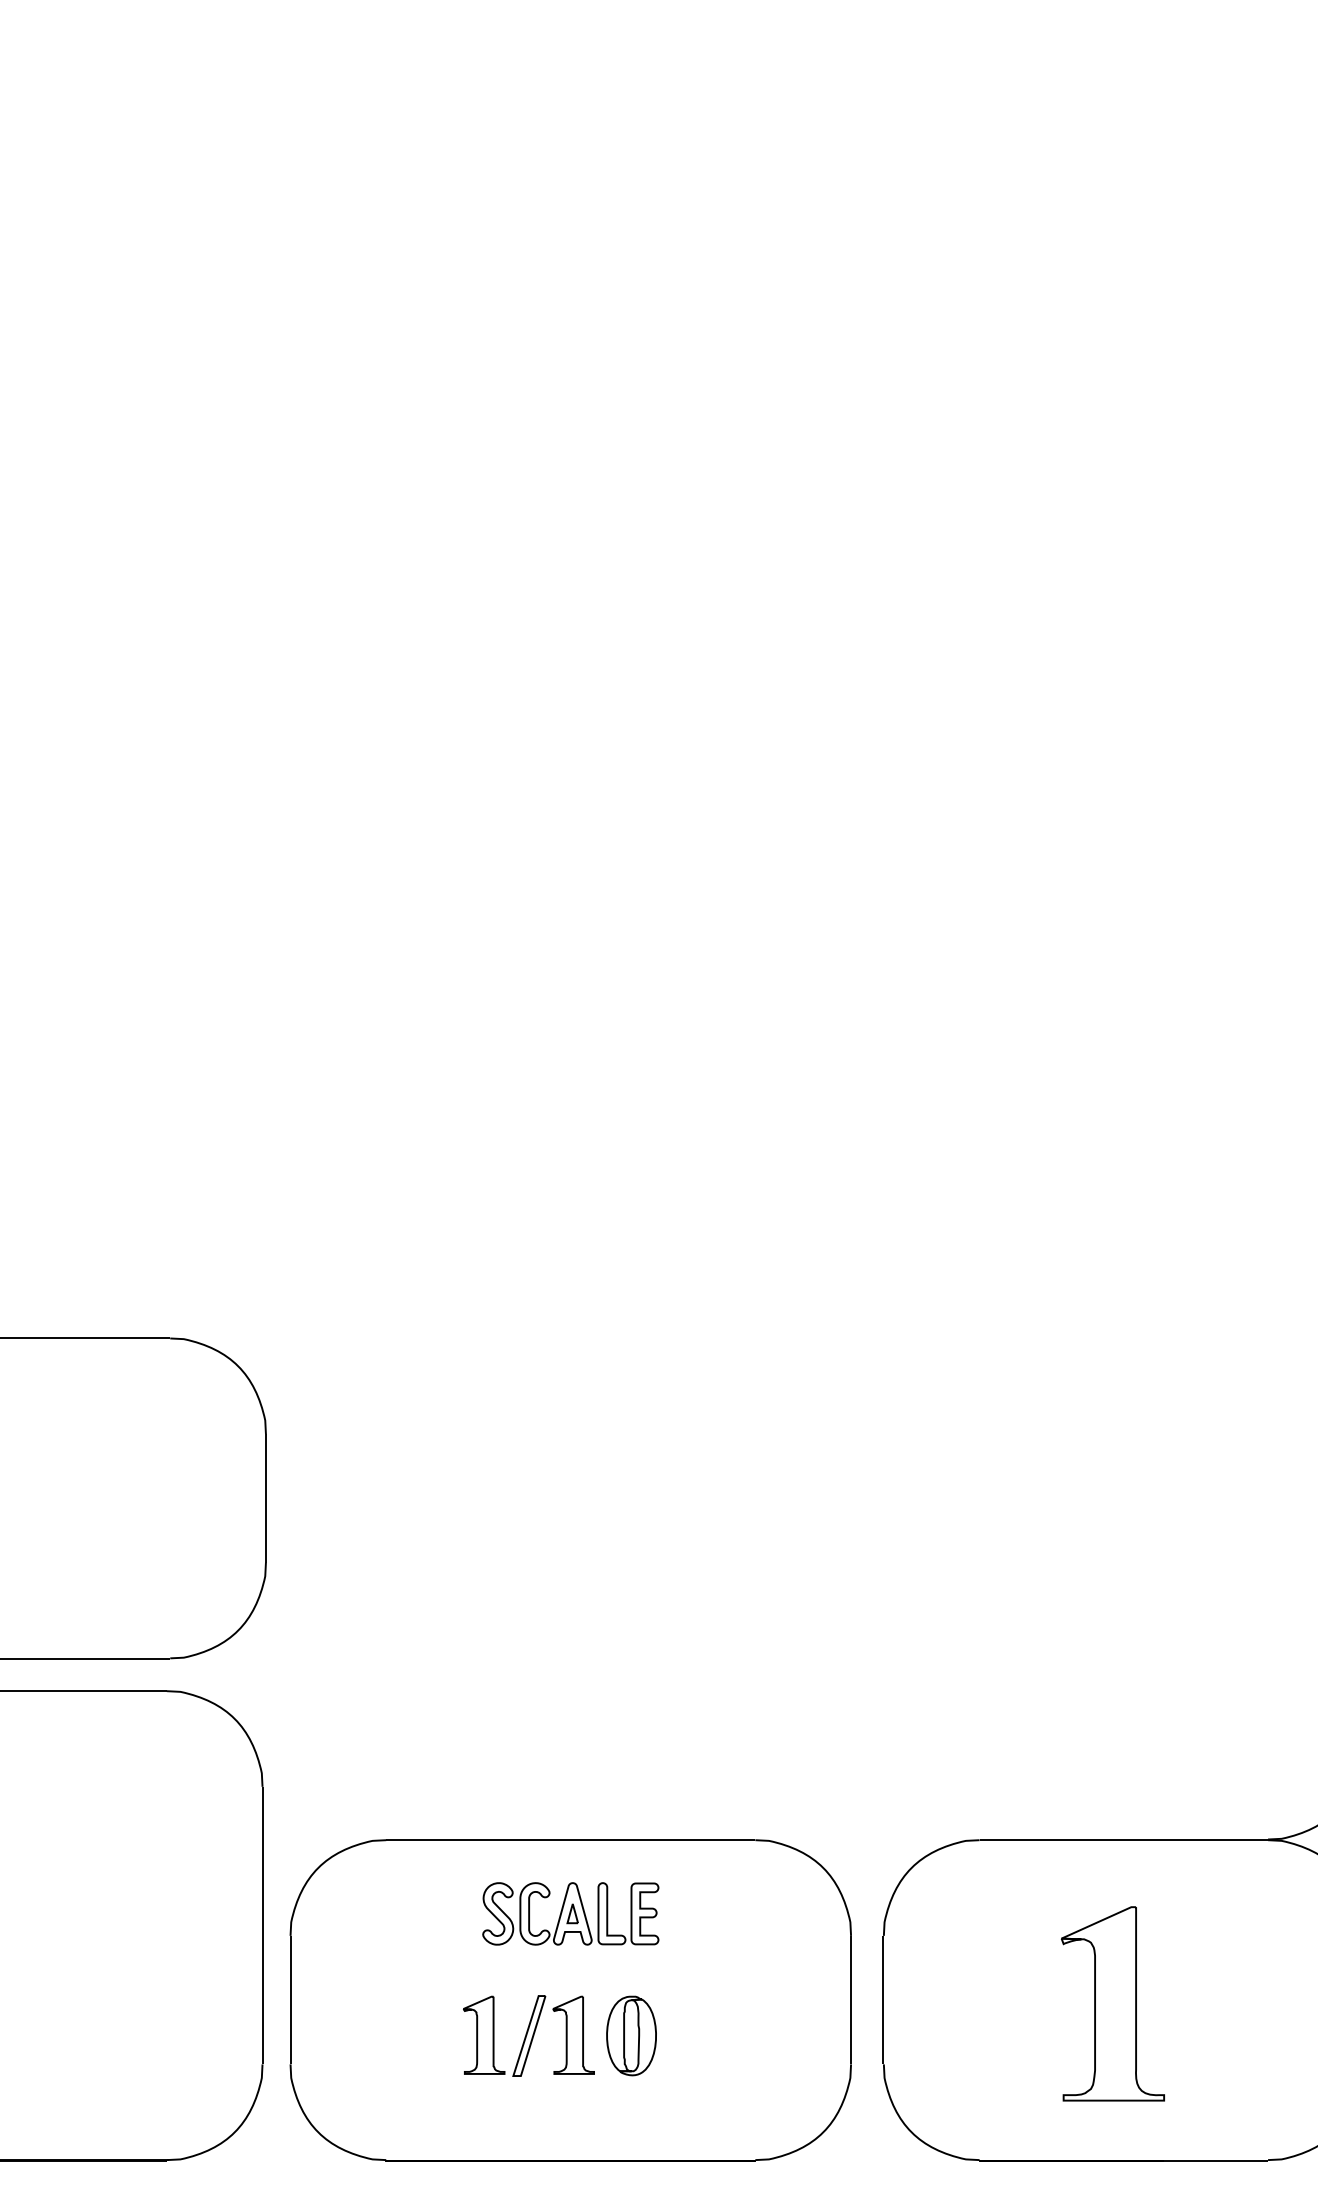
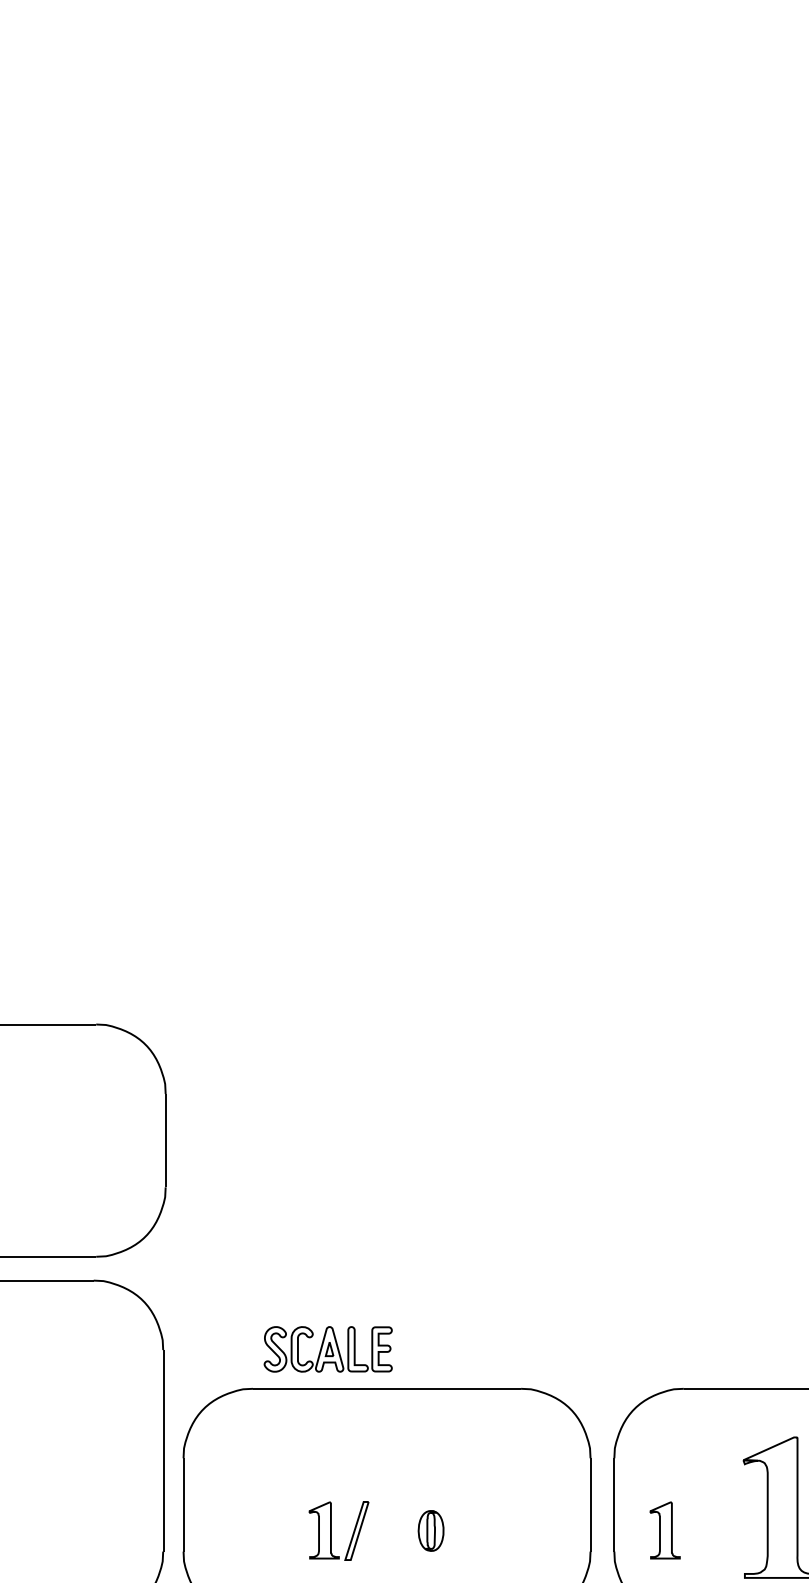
part: (570, 1913) -> (328, 1349), moved
part: (573, 2034) -> (664, 1529), moved
part: (631, 2035) -> (431, 1530), size x0.7

